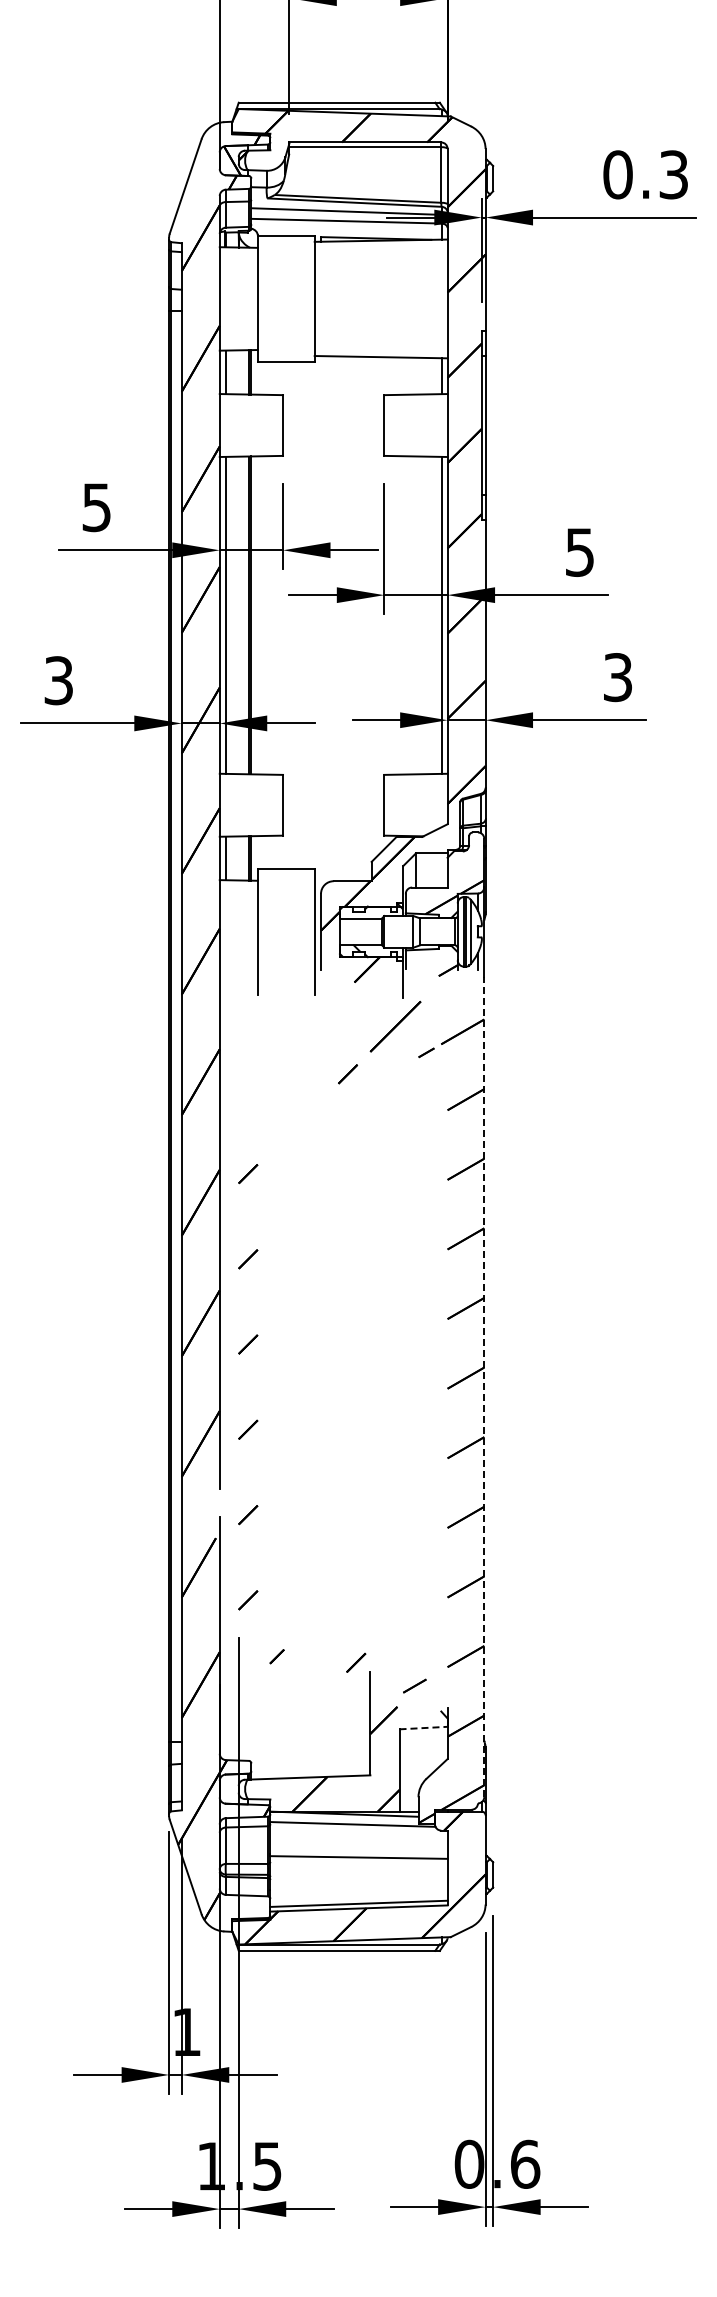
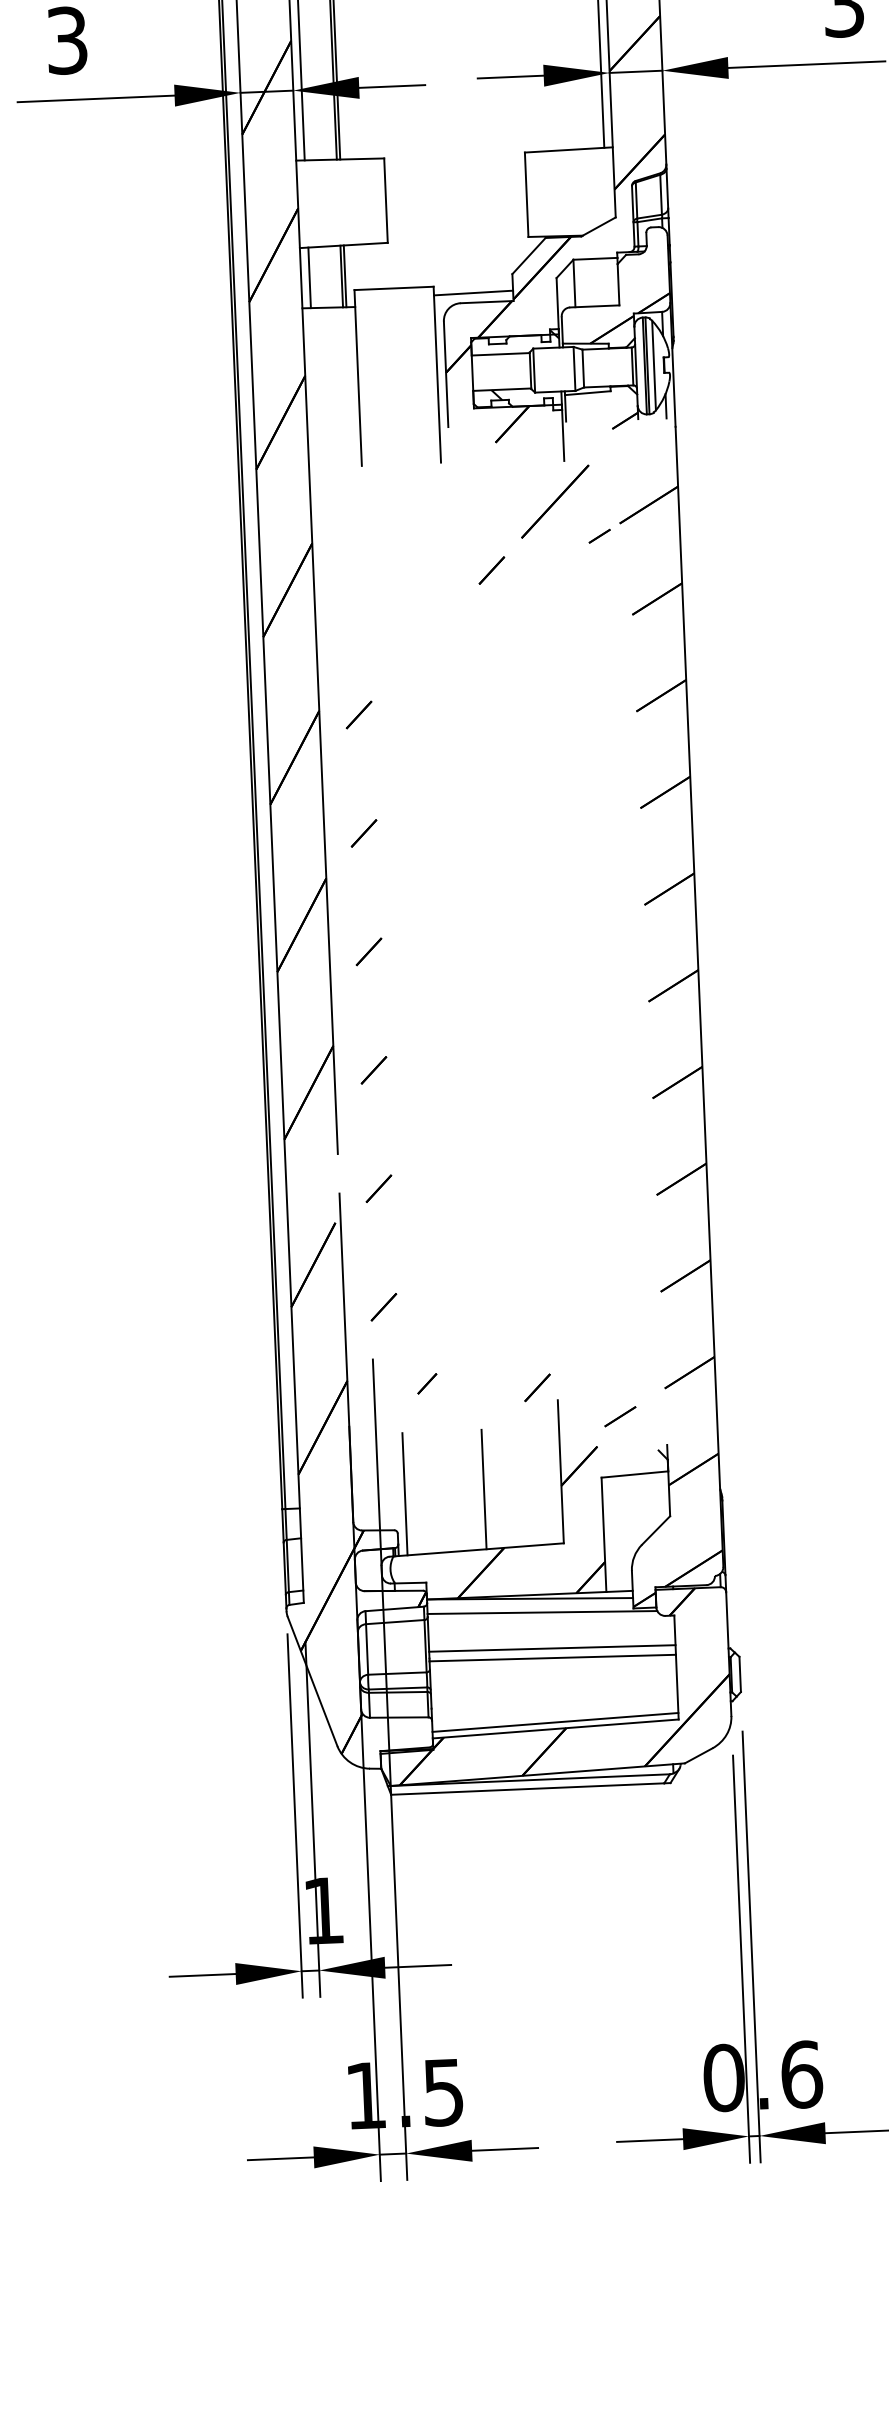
line: (342, 873) -> (472, 291), added
line: (484, 1386) -> (699, 996), dashed -> solid
line: (424, 1728) -> (636, 1475), dashed -> solid
line: (314, 1734) -> (483, 1489), added
line: (257, 1735) -> (404, 1494), added
line: (358, 1850) -> (551, 1648), added

